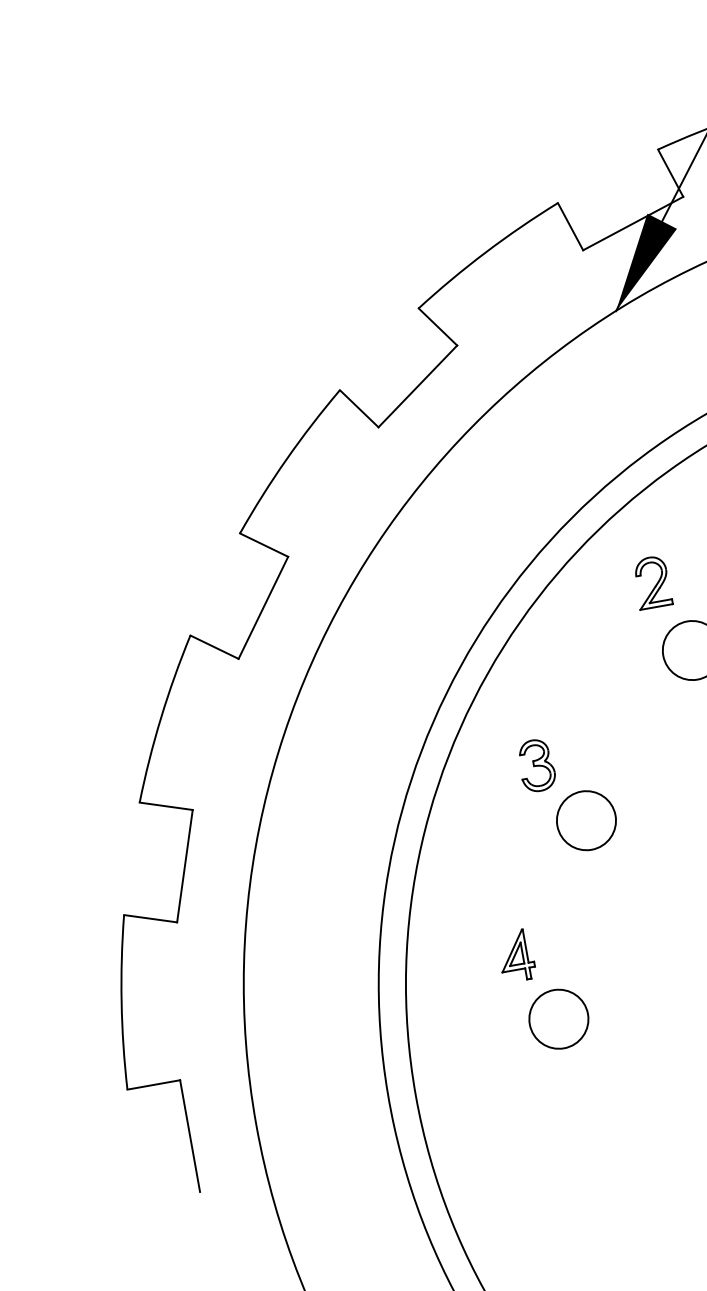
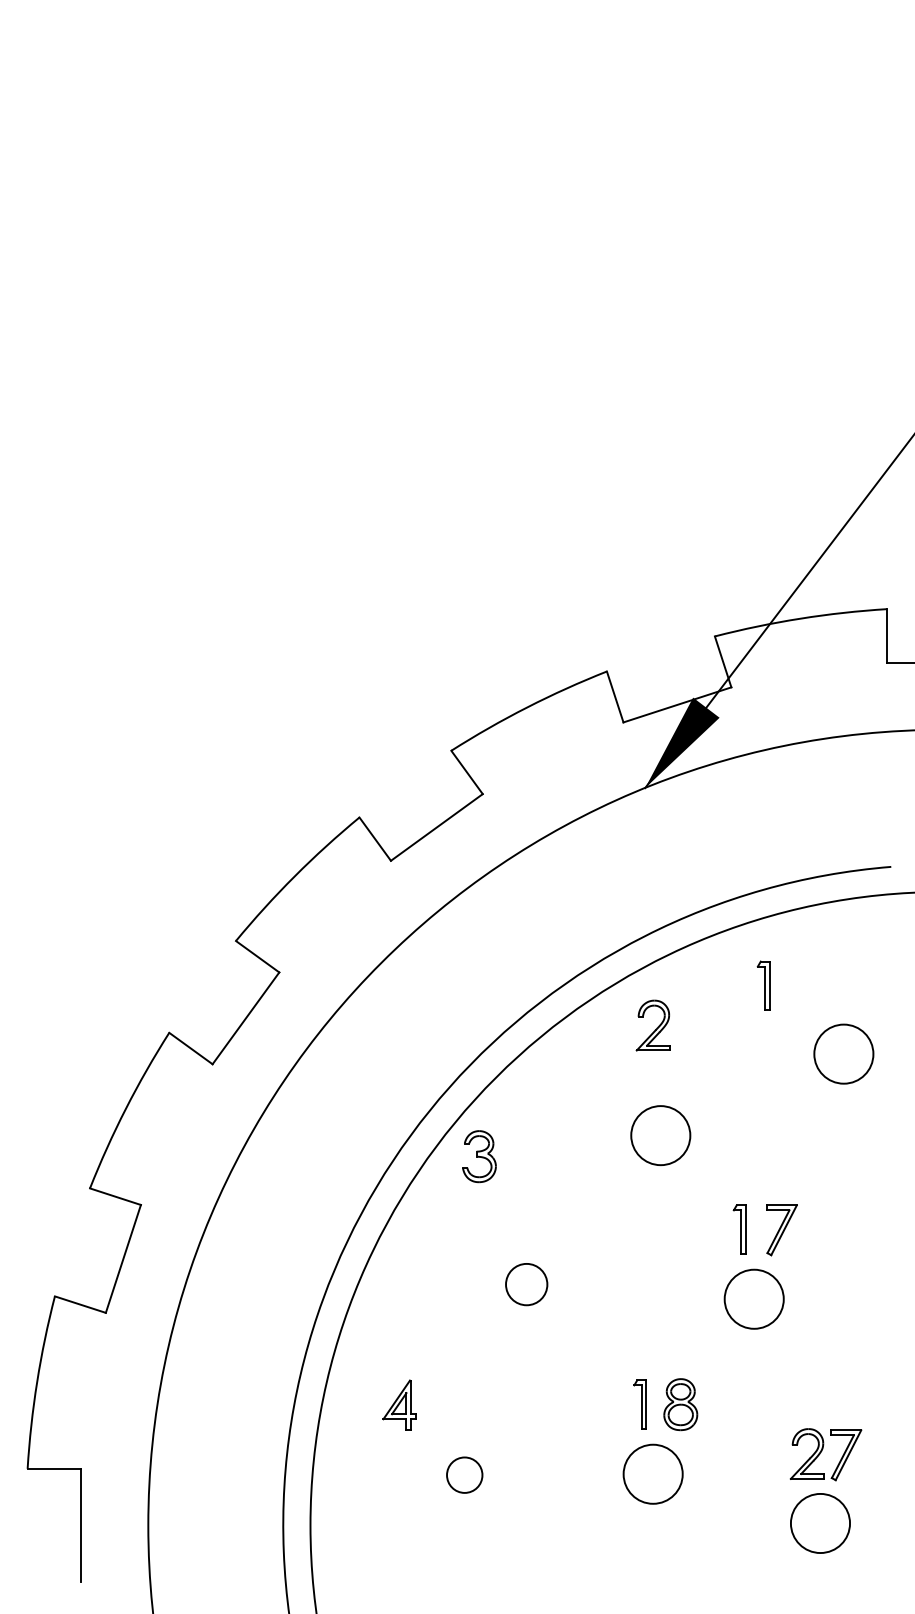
part: (651, 582) -> (652, 1025), moved
part: (536, 765) -> (479, 1156), moved
circle: (586, 820) -> (526, 1284), size x0.7
part: (515, 955) -> (399, 1404), moved
circle: (558, 1018) -> (464, 1474), size x0.6

